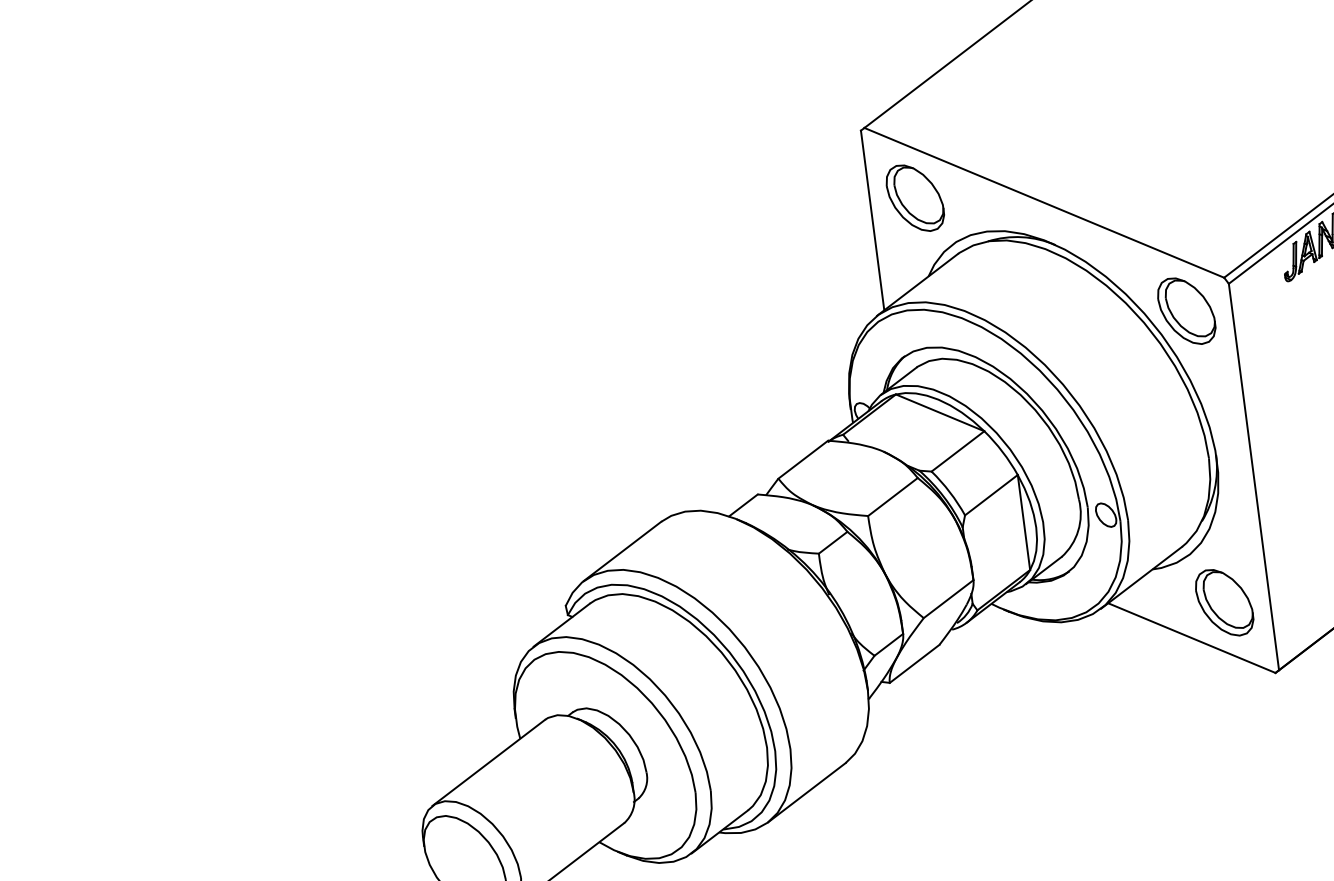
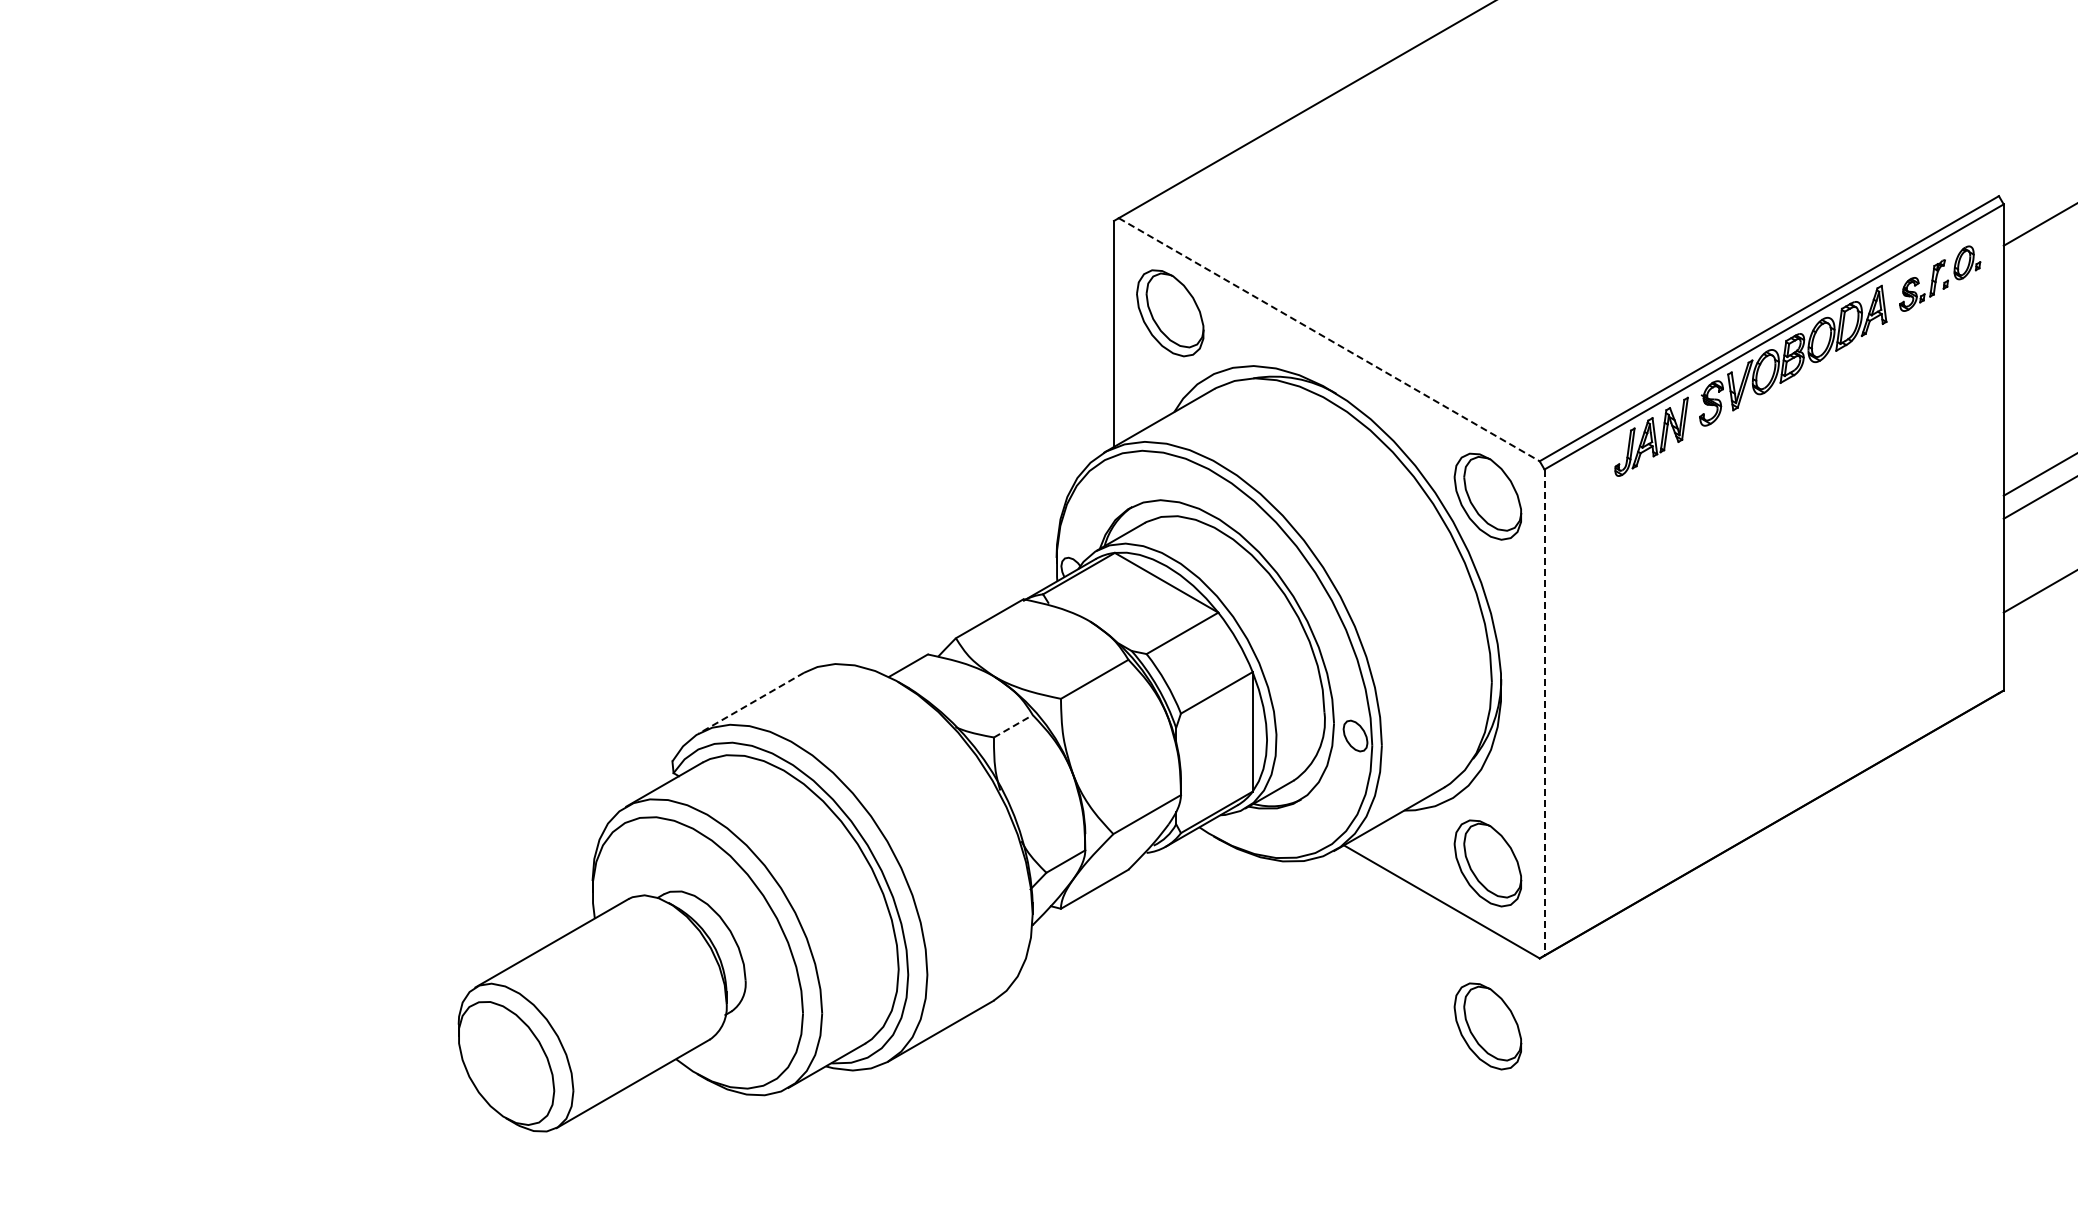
line: (1044, 202) -> (1329, 339), solid -> dashed
line: (1254, 477) -> (1544, 713), solid -> dashed
line: (833, 542) -> (1013, 726), solid -> dashed
line: (622, 551) -> (751, 703), solid -> dashed
part: (1241, 732) -> (1487, 1026), added

